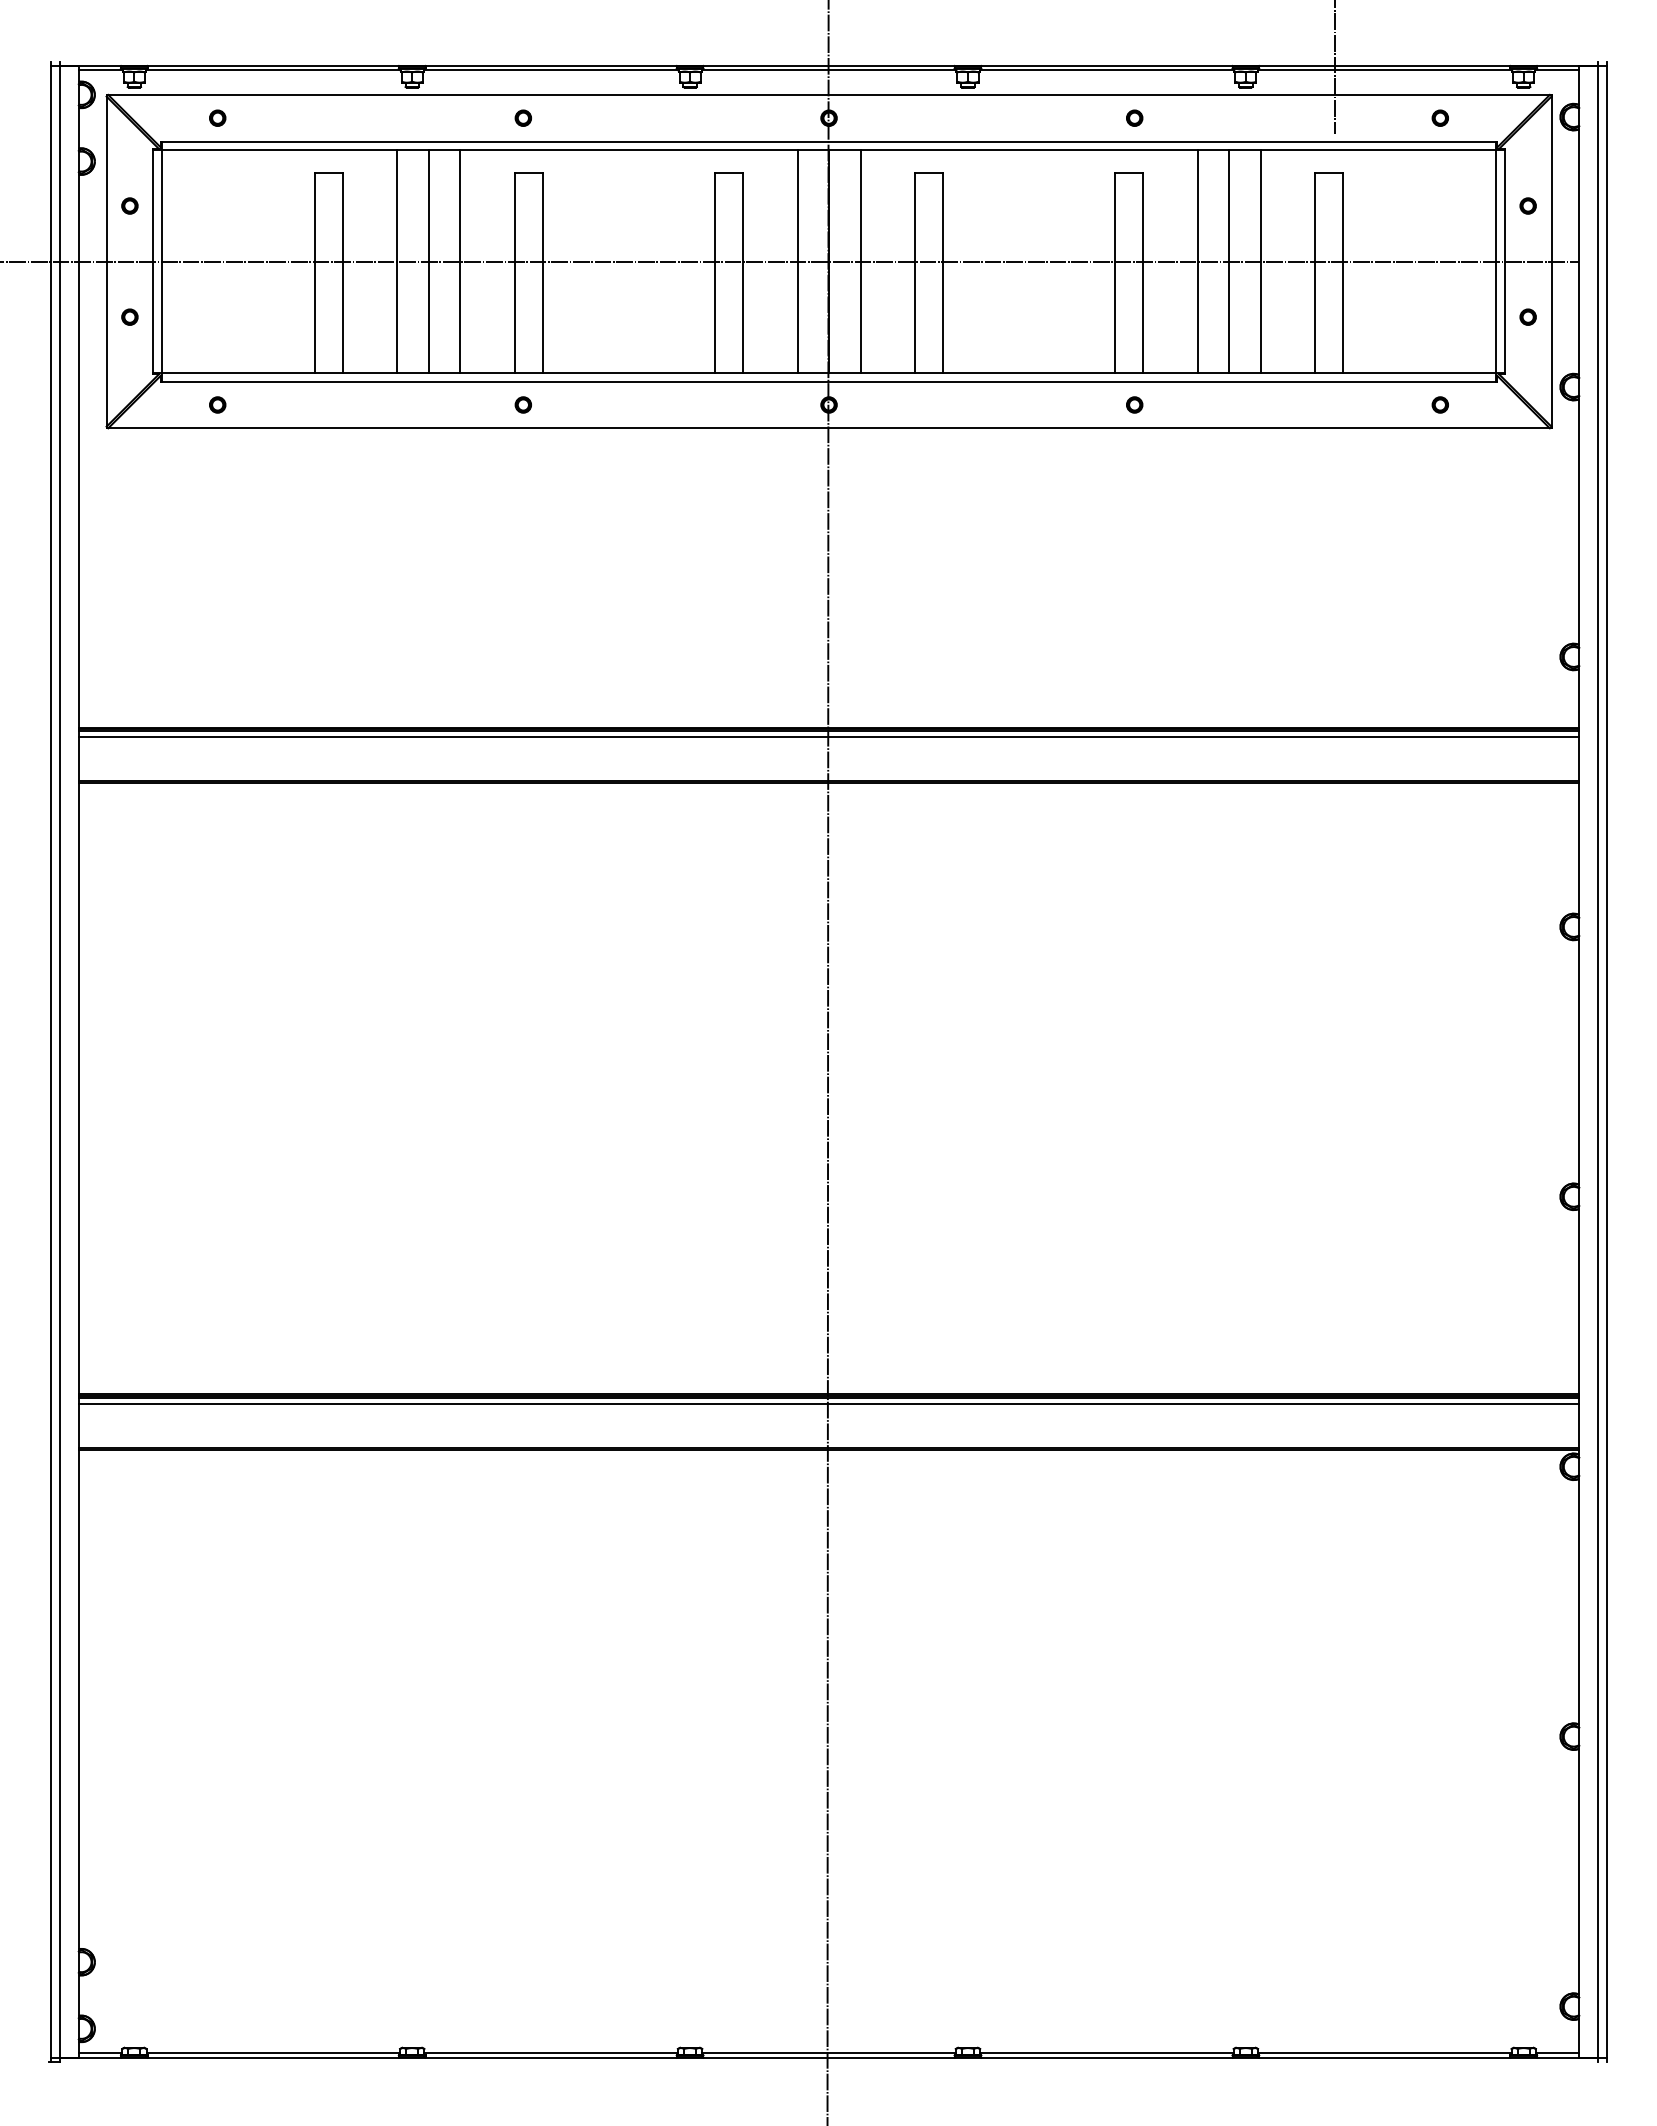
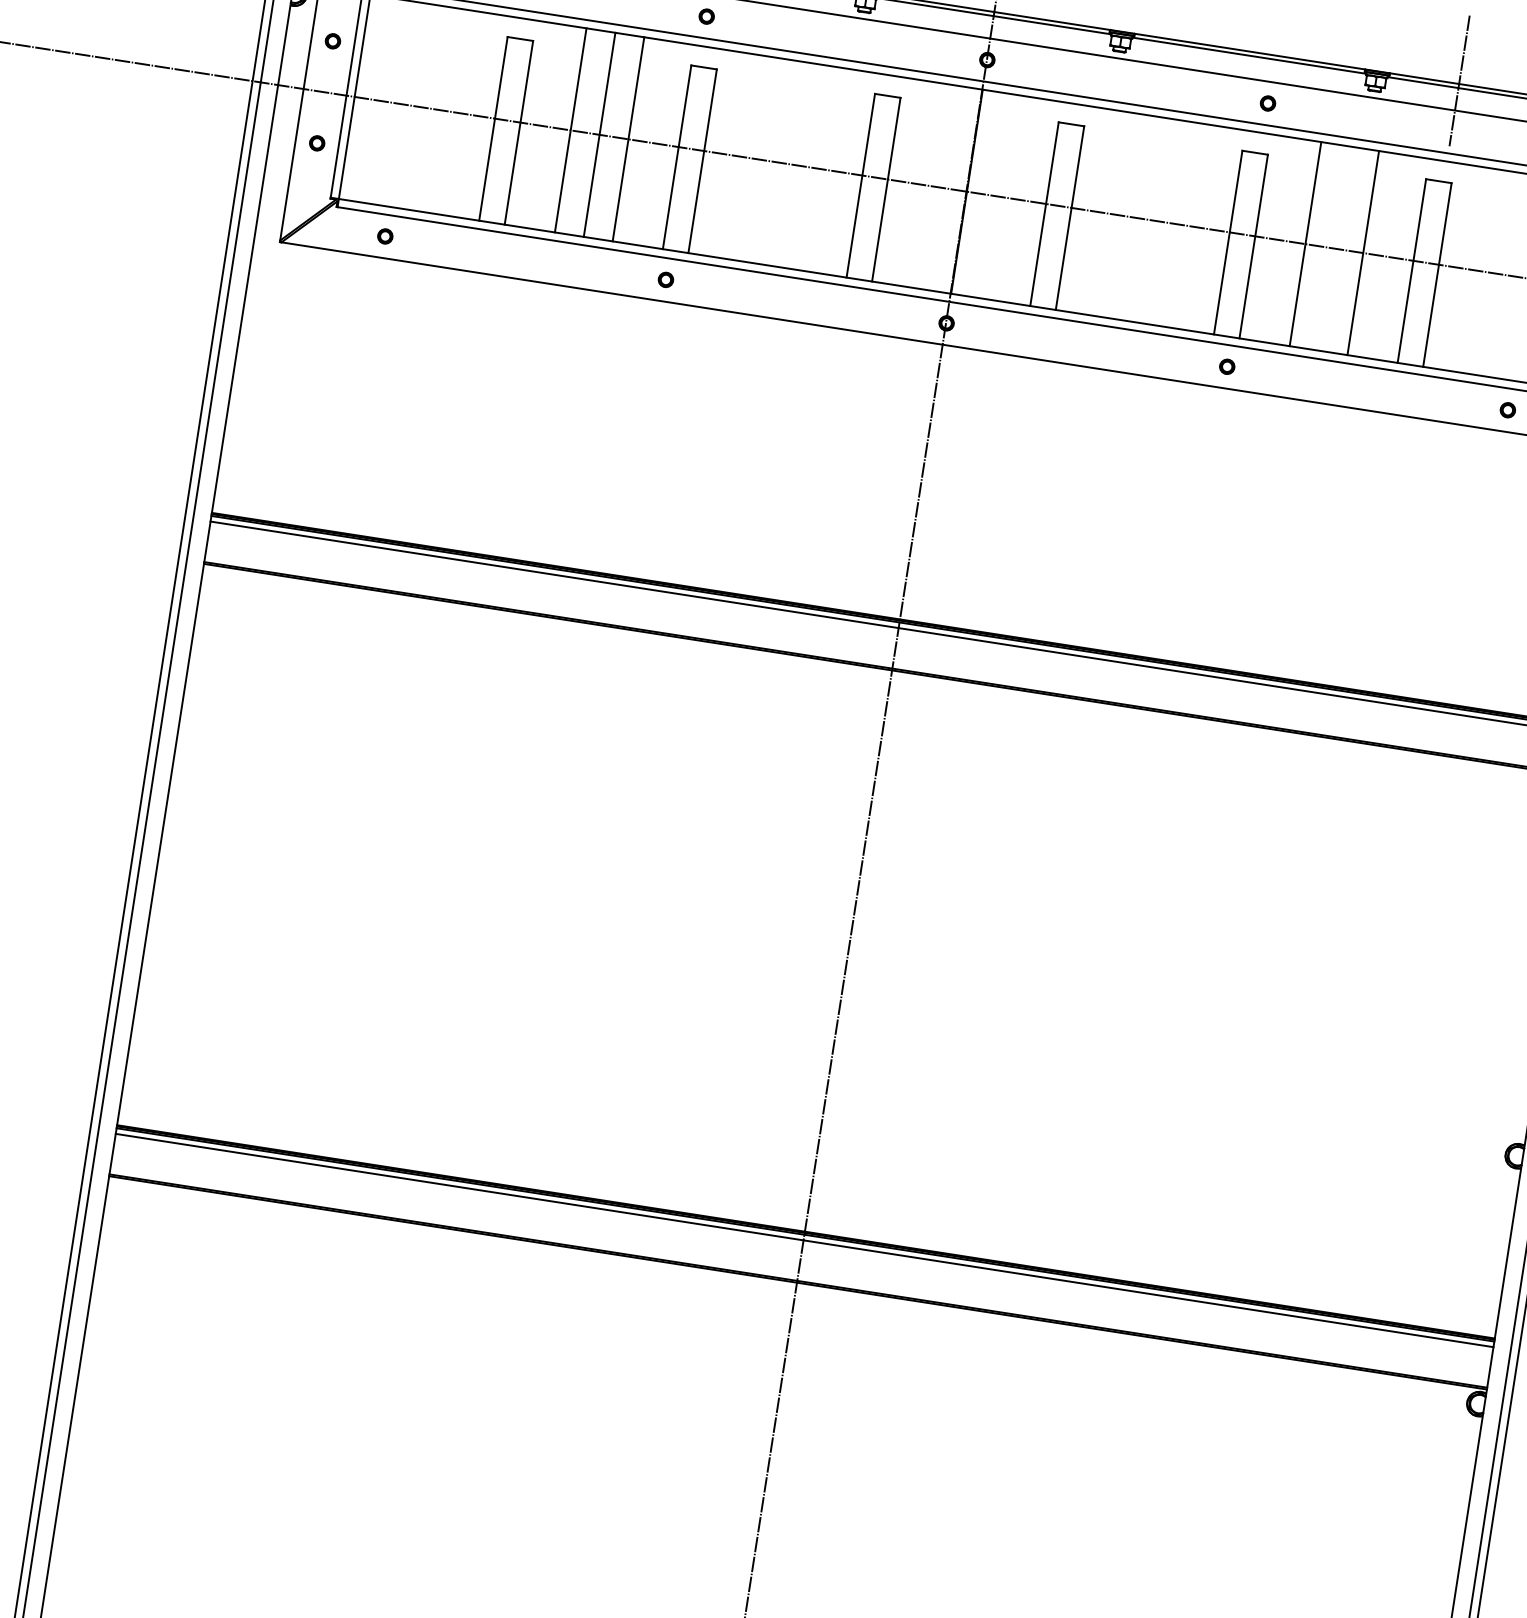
line: (797, 261) -> (938, 187), removed
line: (860, 261) -> (995, 196), removed
line: (1229, 261) -> (1334, 248), removed

